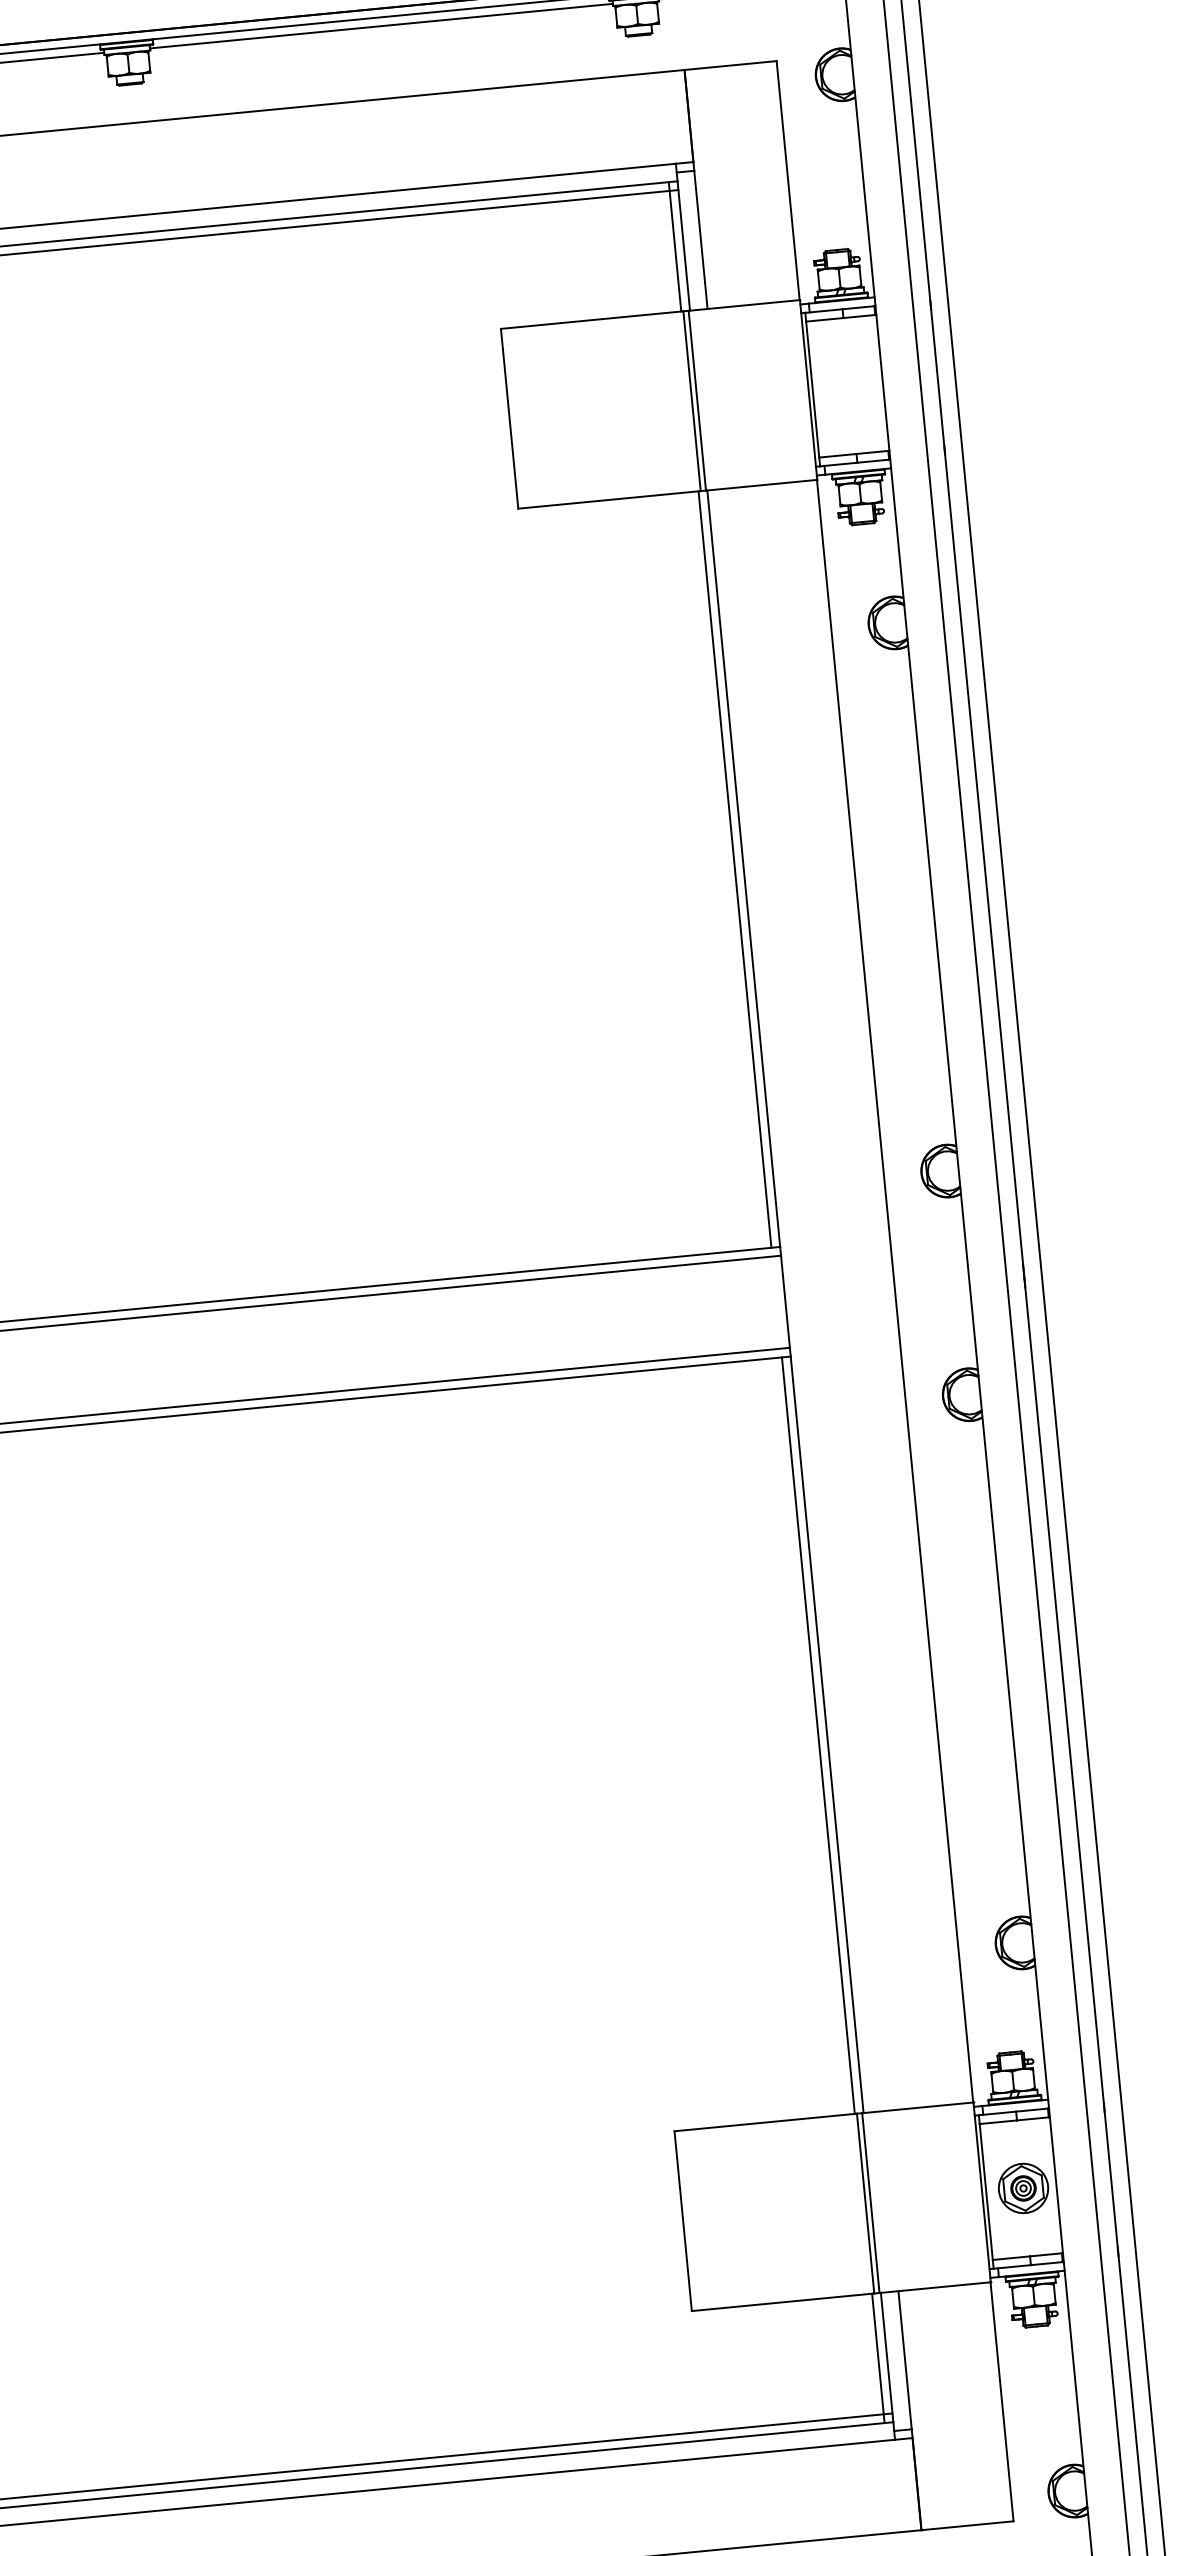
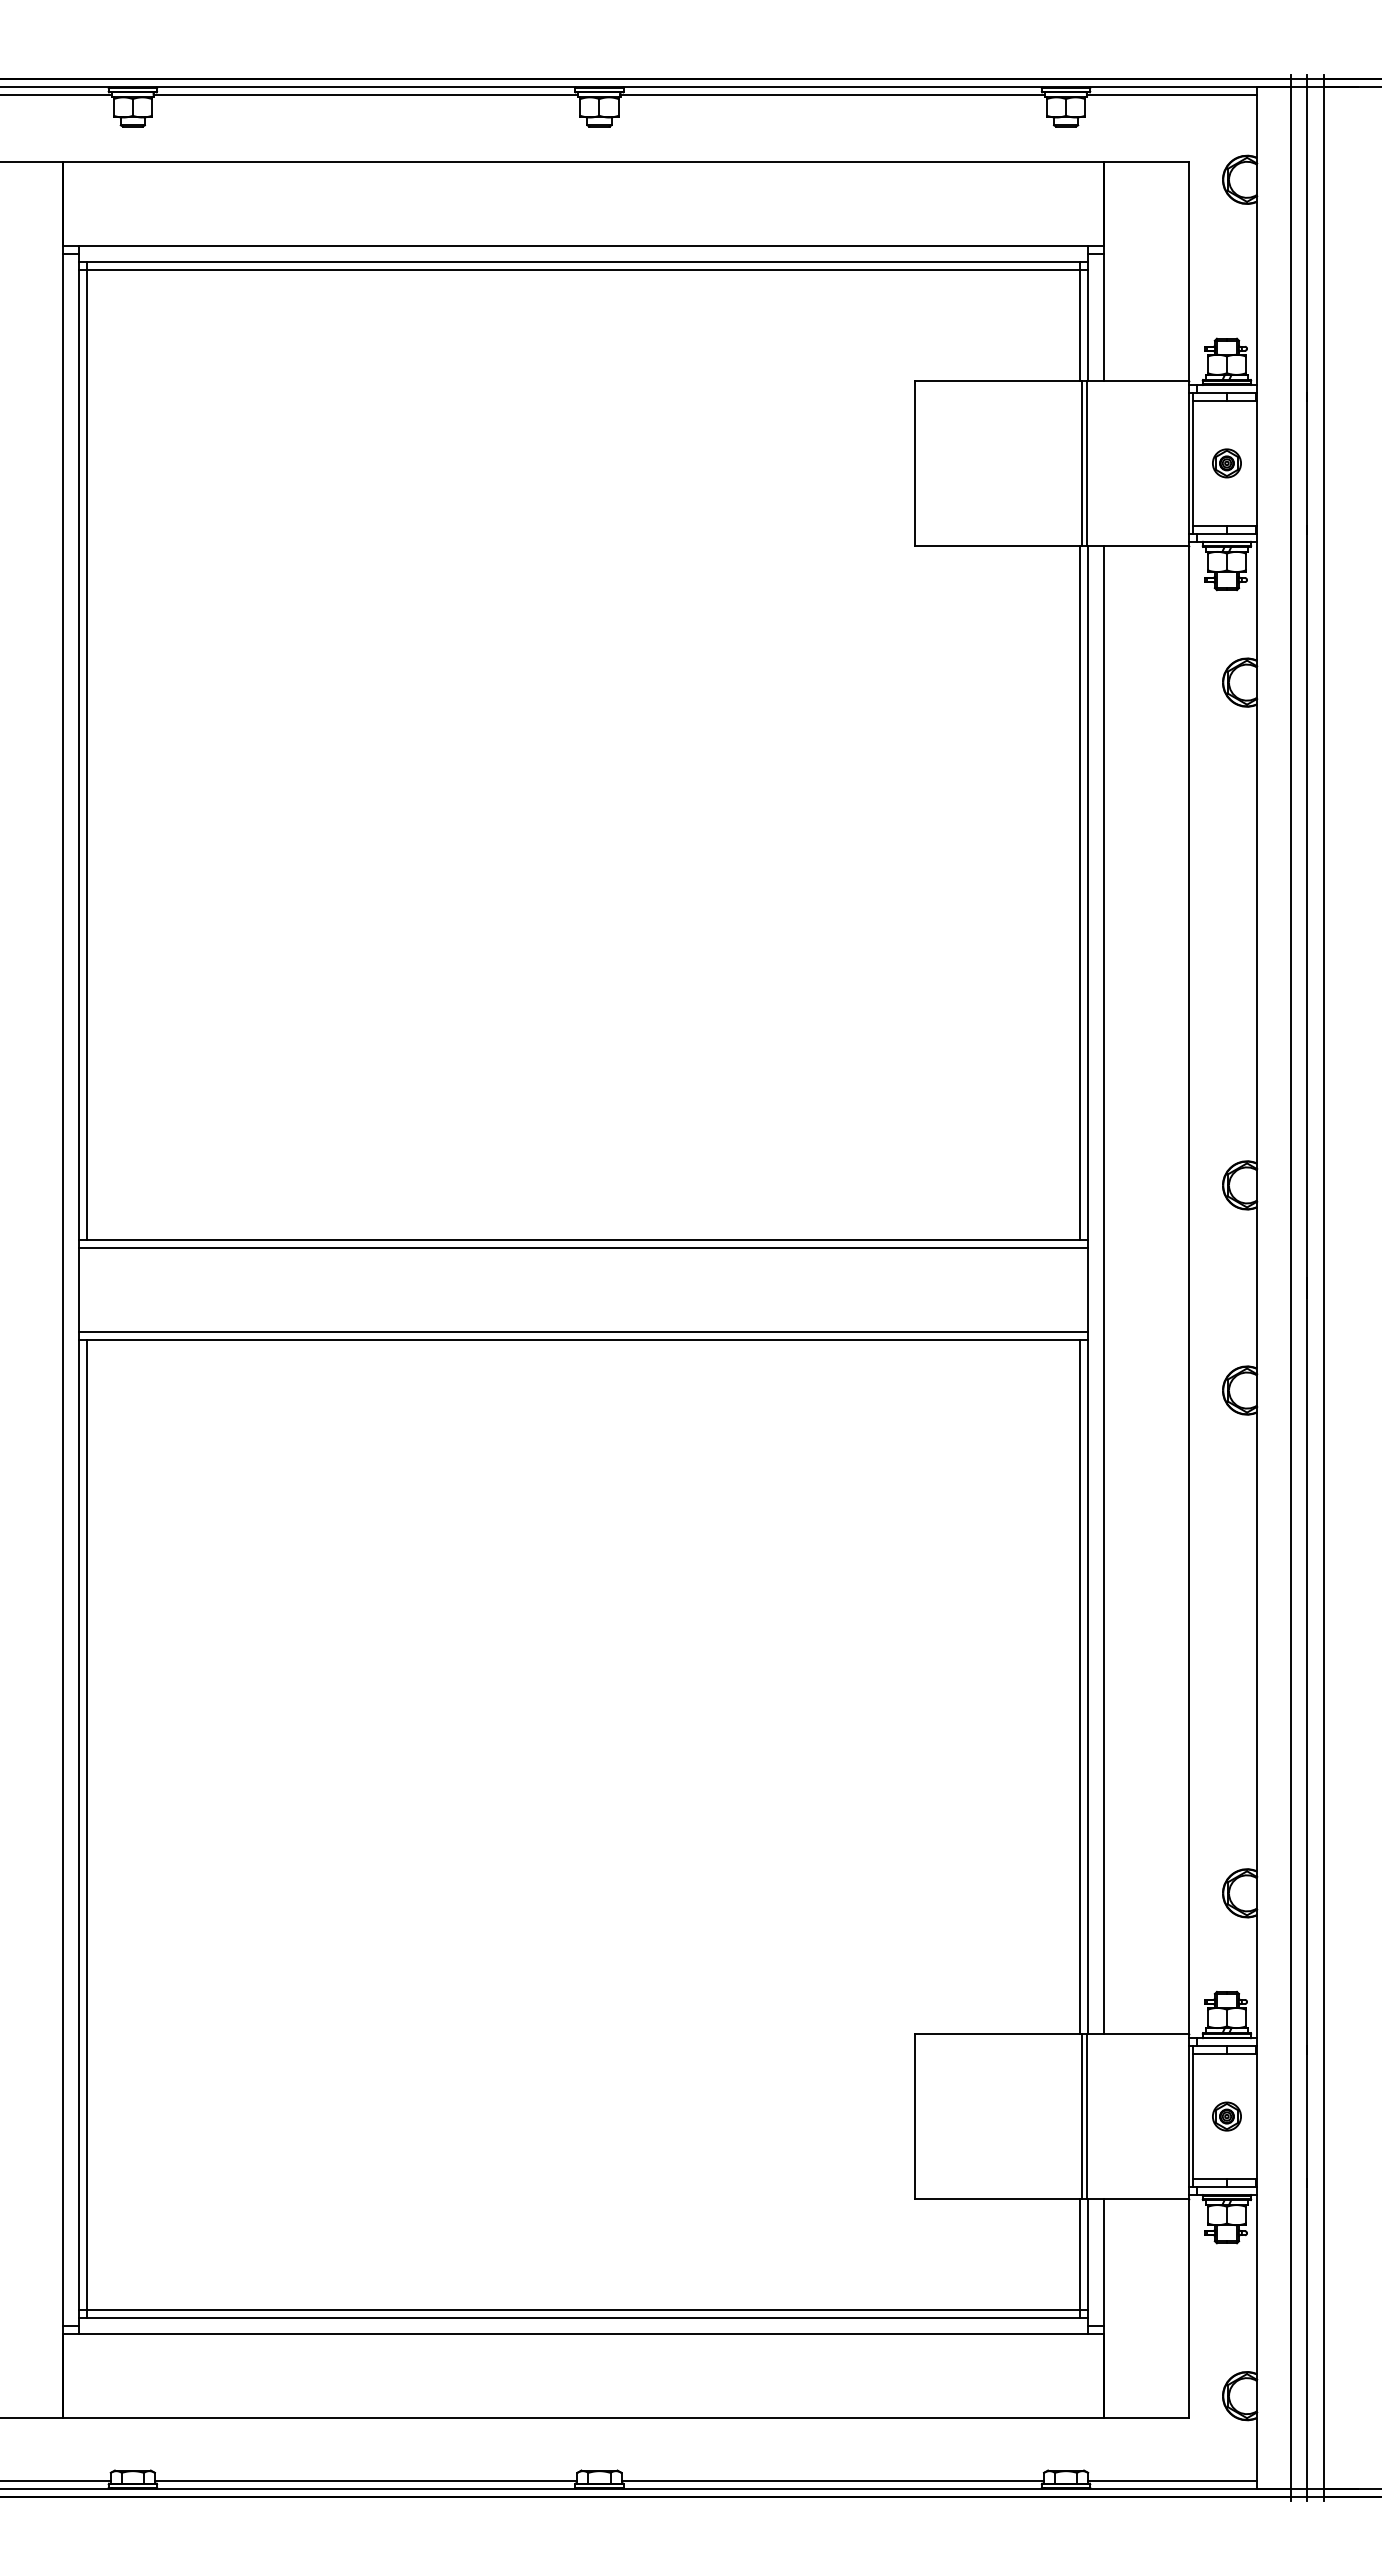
part: (849, 386) -> (1226, 463), added
line: (803, 1299) -> (1104, 1289), added
part: (1023, 2188) -> (1226, 2116), size x0.62

